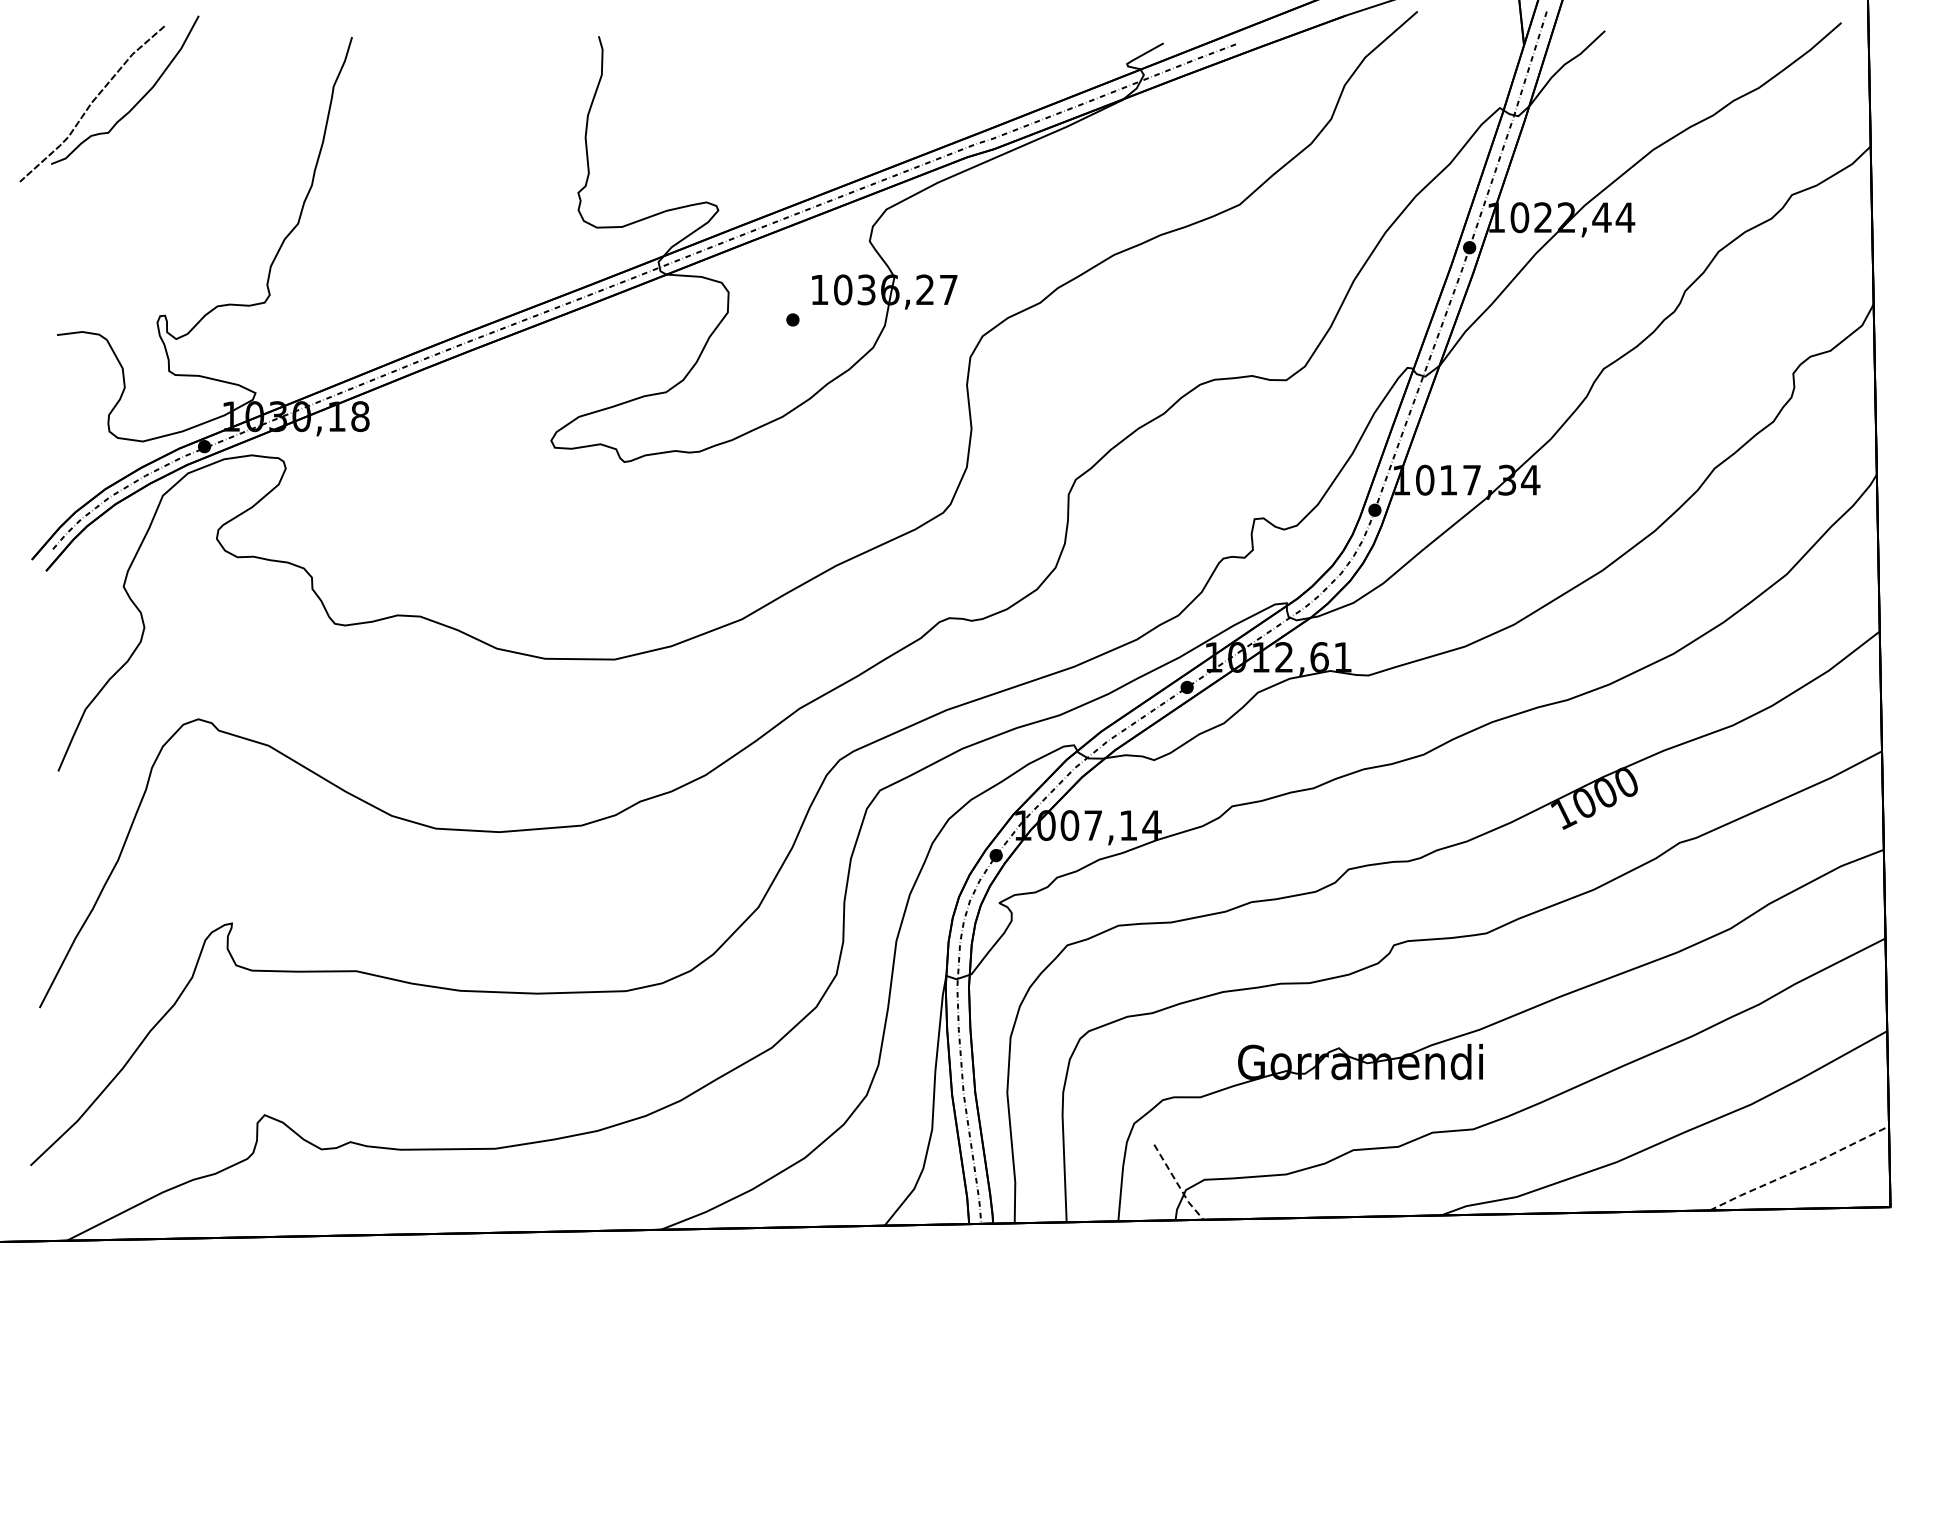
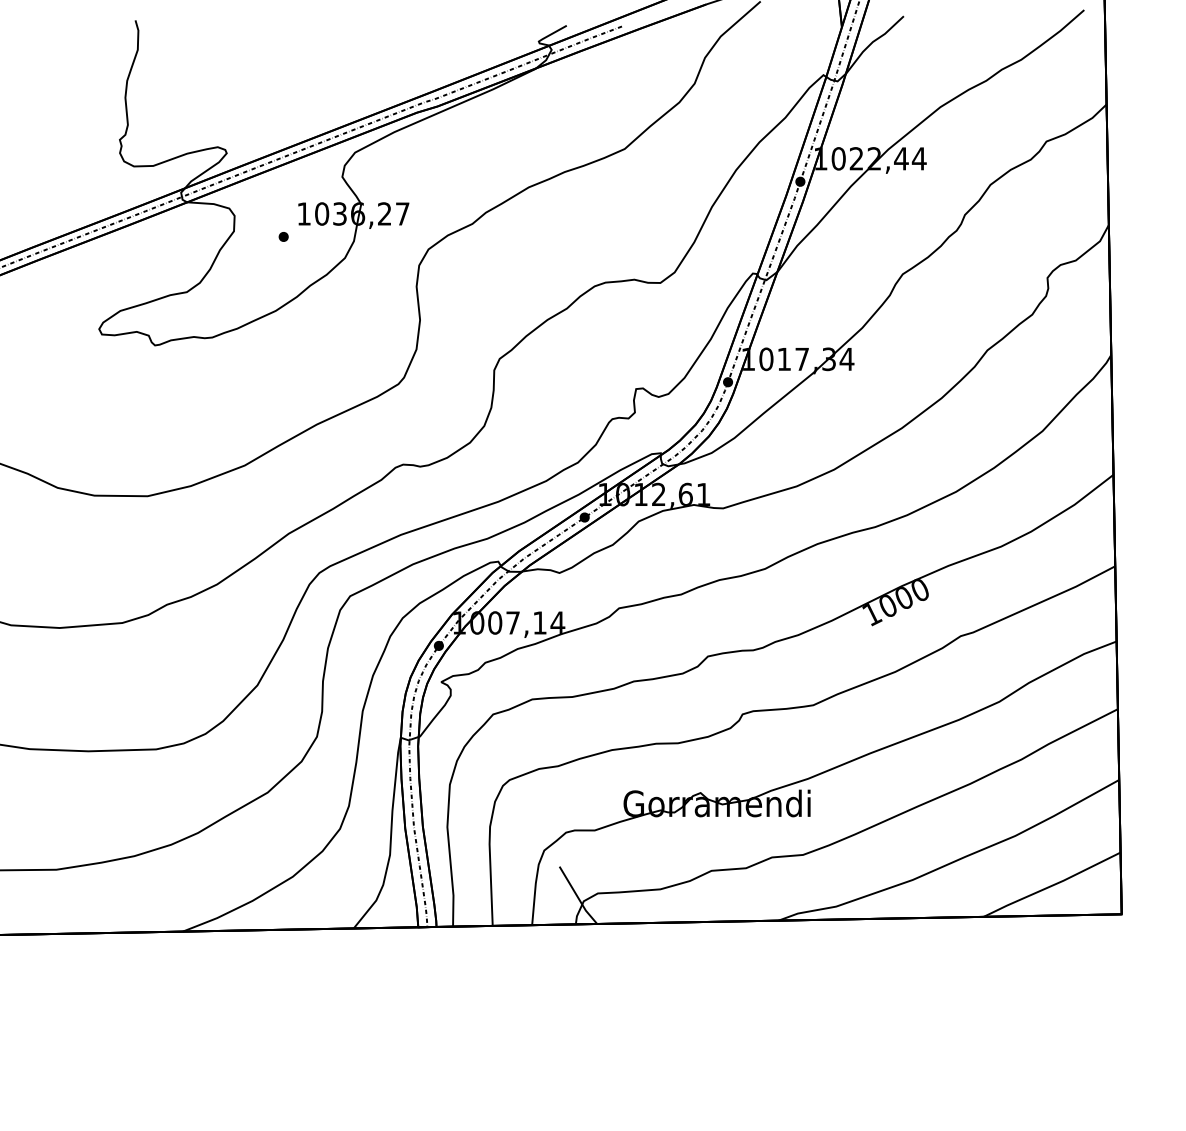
line: (1799, 1169) -> (1052, 885), dashed -> solid
line: (1178, 1184) -> (578, 897), dashed -> solid

